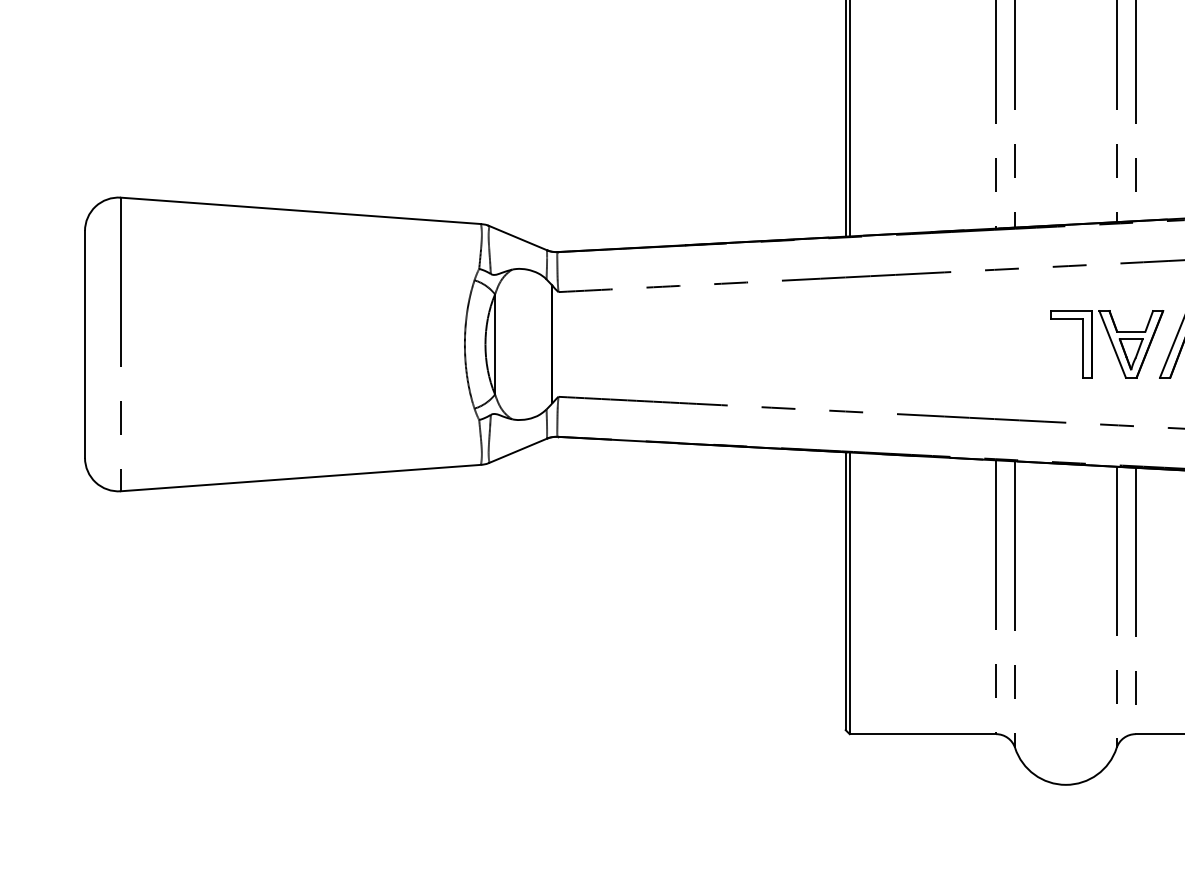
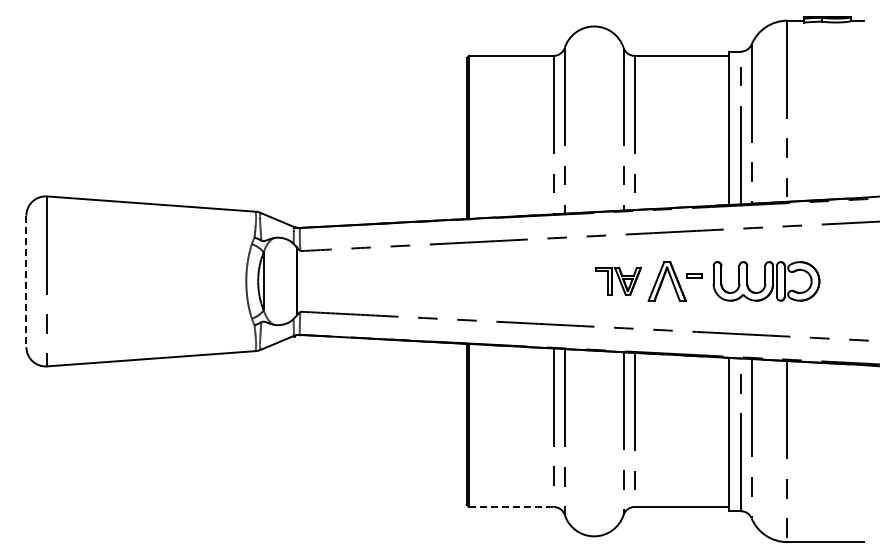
line: (85, 344) -> (26, 281), solid -> dashed
part: (1107, 344) -> (618, 281), size x0.7
line: (923, 735) -> (511, 507), solid -> dashed

